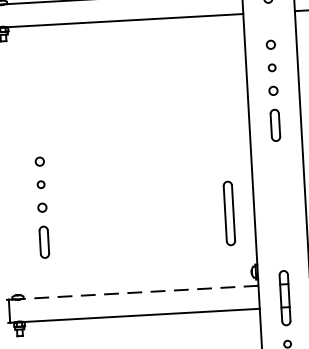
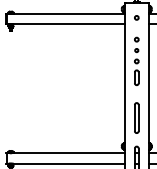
part: (41, 207) -> (24, 110), removed
part: (228, 212) -> (136, 117), moved
line: (141, 291) -> (69, 152), dashed -> solid

